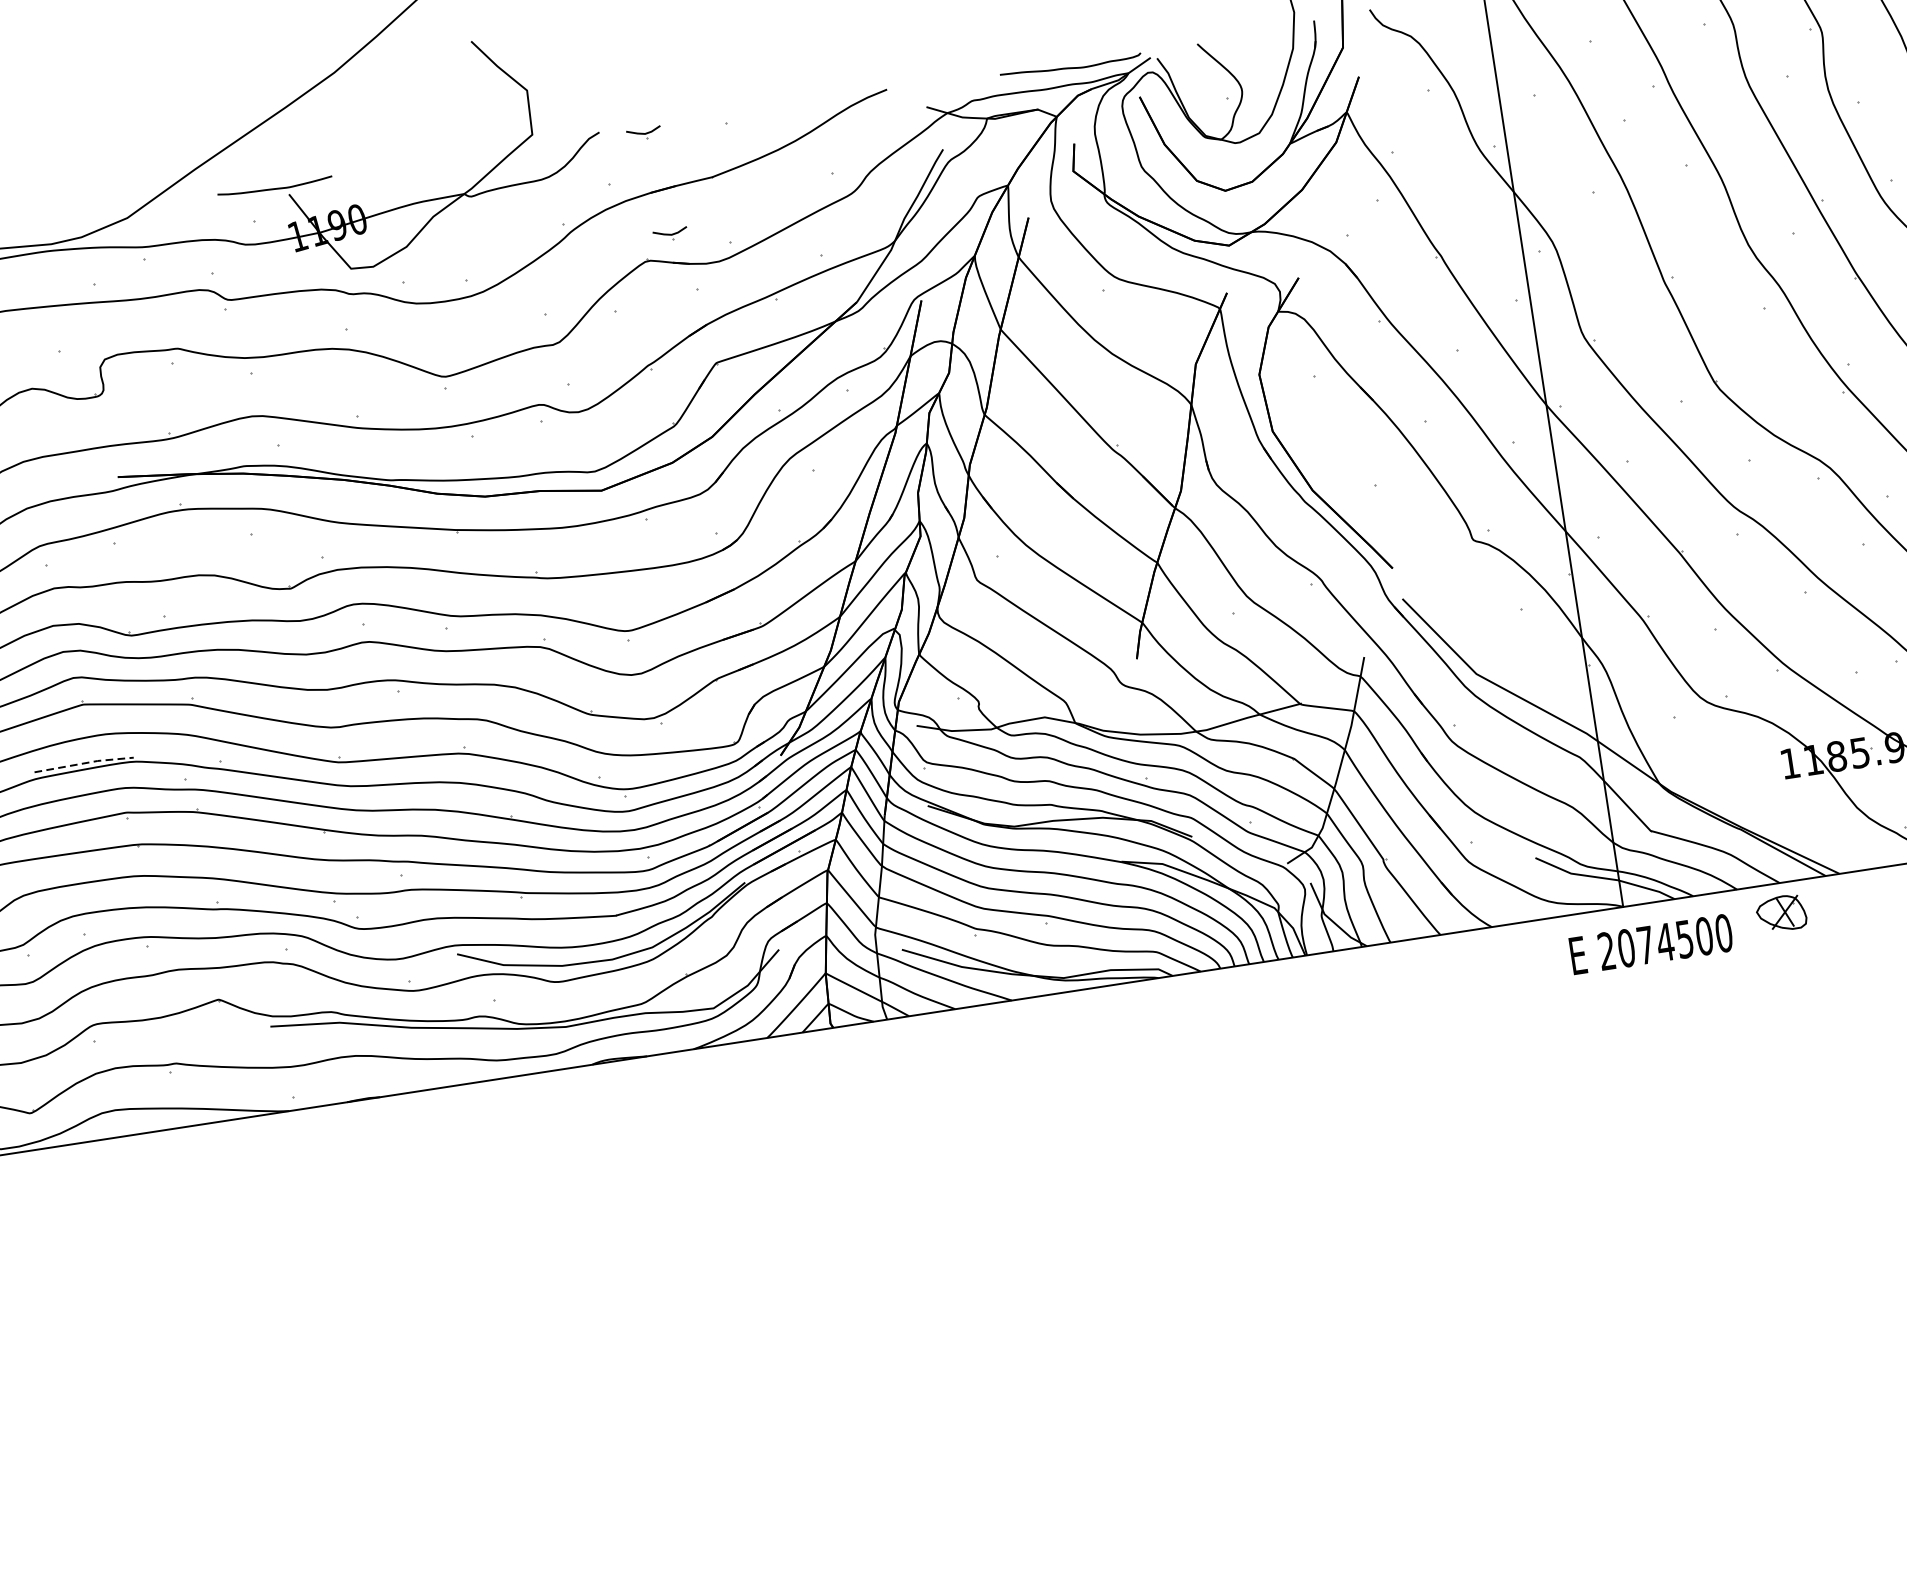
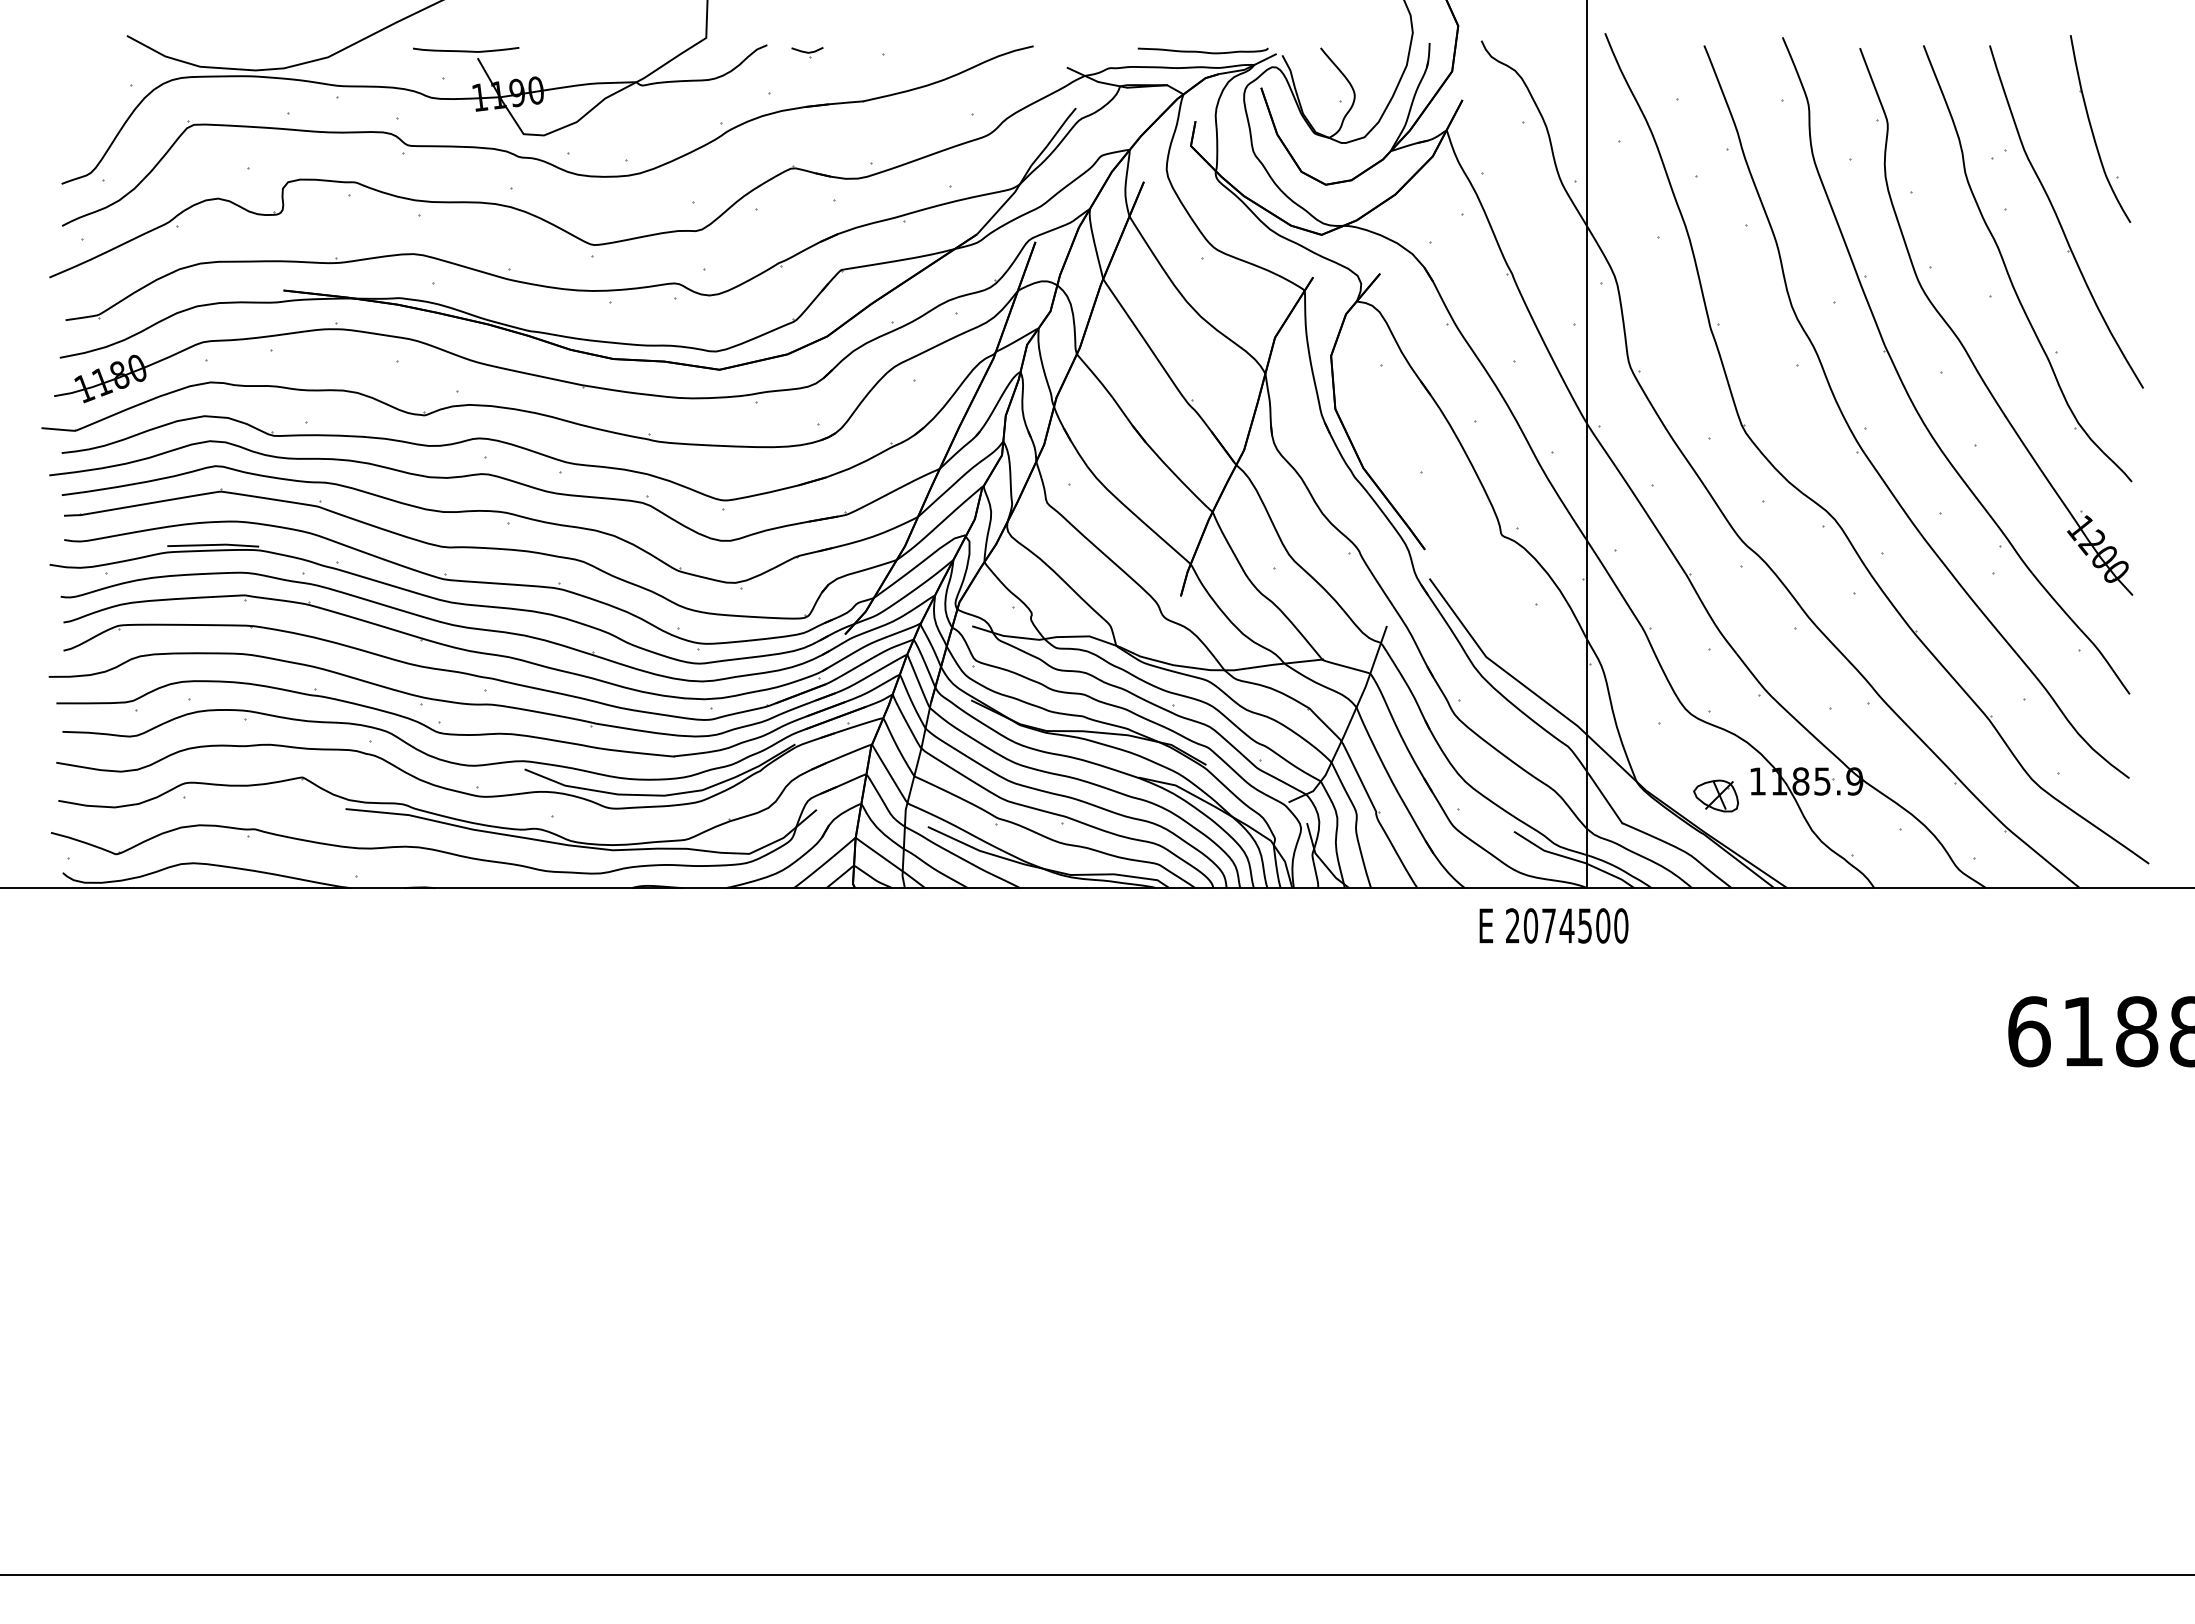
part: (670, 234) -> (817, 147), removed
line: (85, 762) -> (214, 544), dashed -> solid
part: (1780, 913) -> (1715, 795), moved
text: (1650, 944) -> (1553, 925), moved

